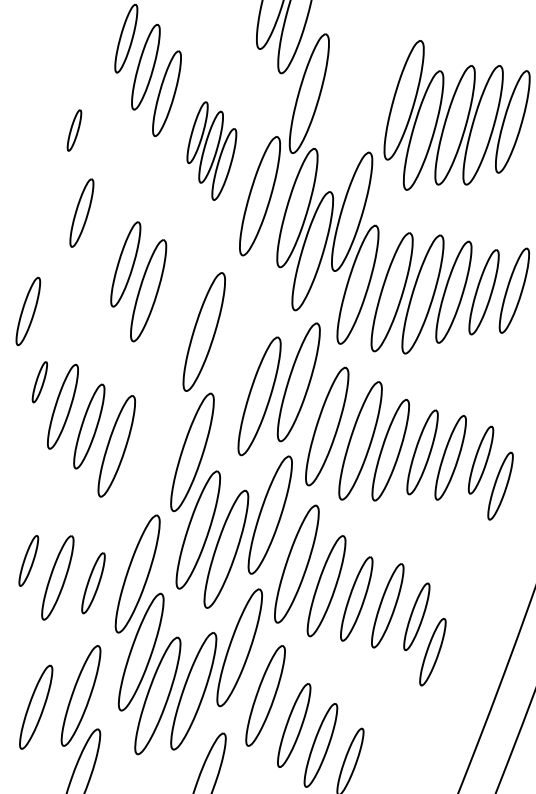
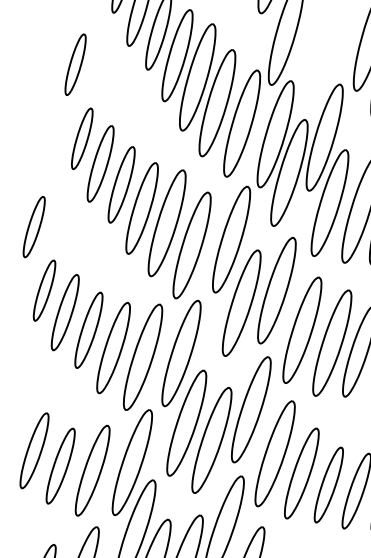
part: (74, 130) -> (75, 64), size x1.67
part: (211, 150) -> (198, 82), size x1.67
part: (102, 241) -> (100, 164), added
part: (176, 307) -> (167, 223), added
part: (247, 325) -> (230, 239), added
part: (39, 381) -> (44, 289), size x1.67
part: (149, 456) -> (142, 357), added
part: (28, 560) -> (34, 450), size x1.67
part: (93, 583) -> (92, 471), size x1.67

